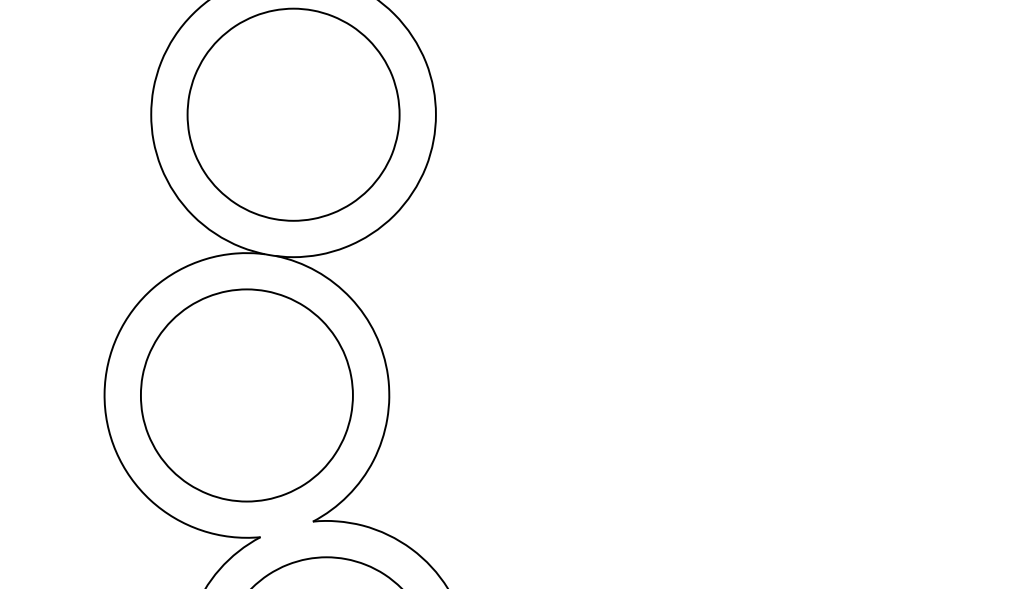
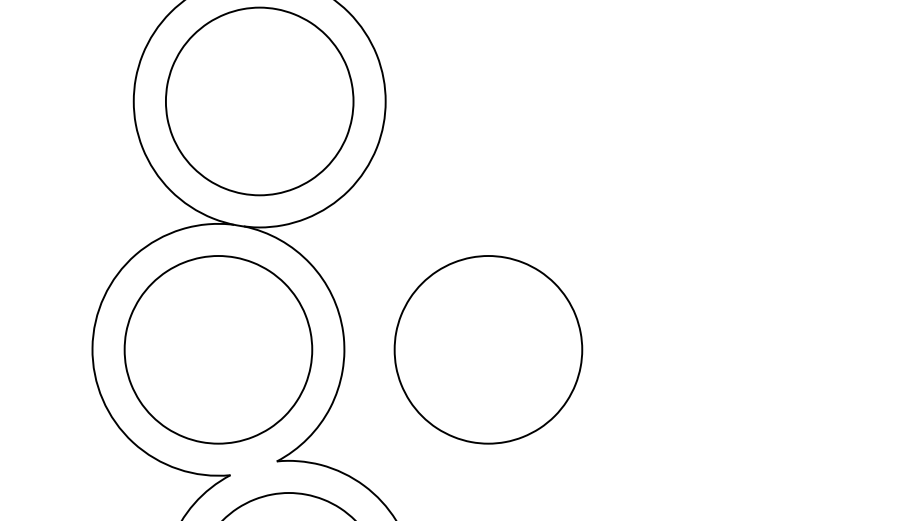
part: (552, 395) -> (488, 349), added

